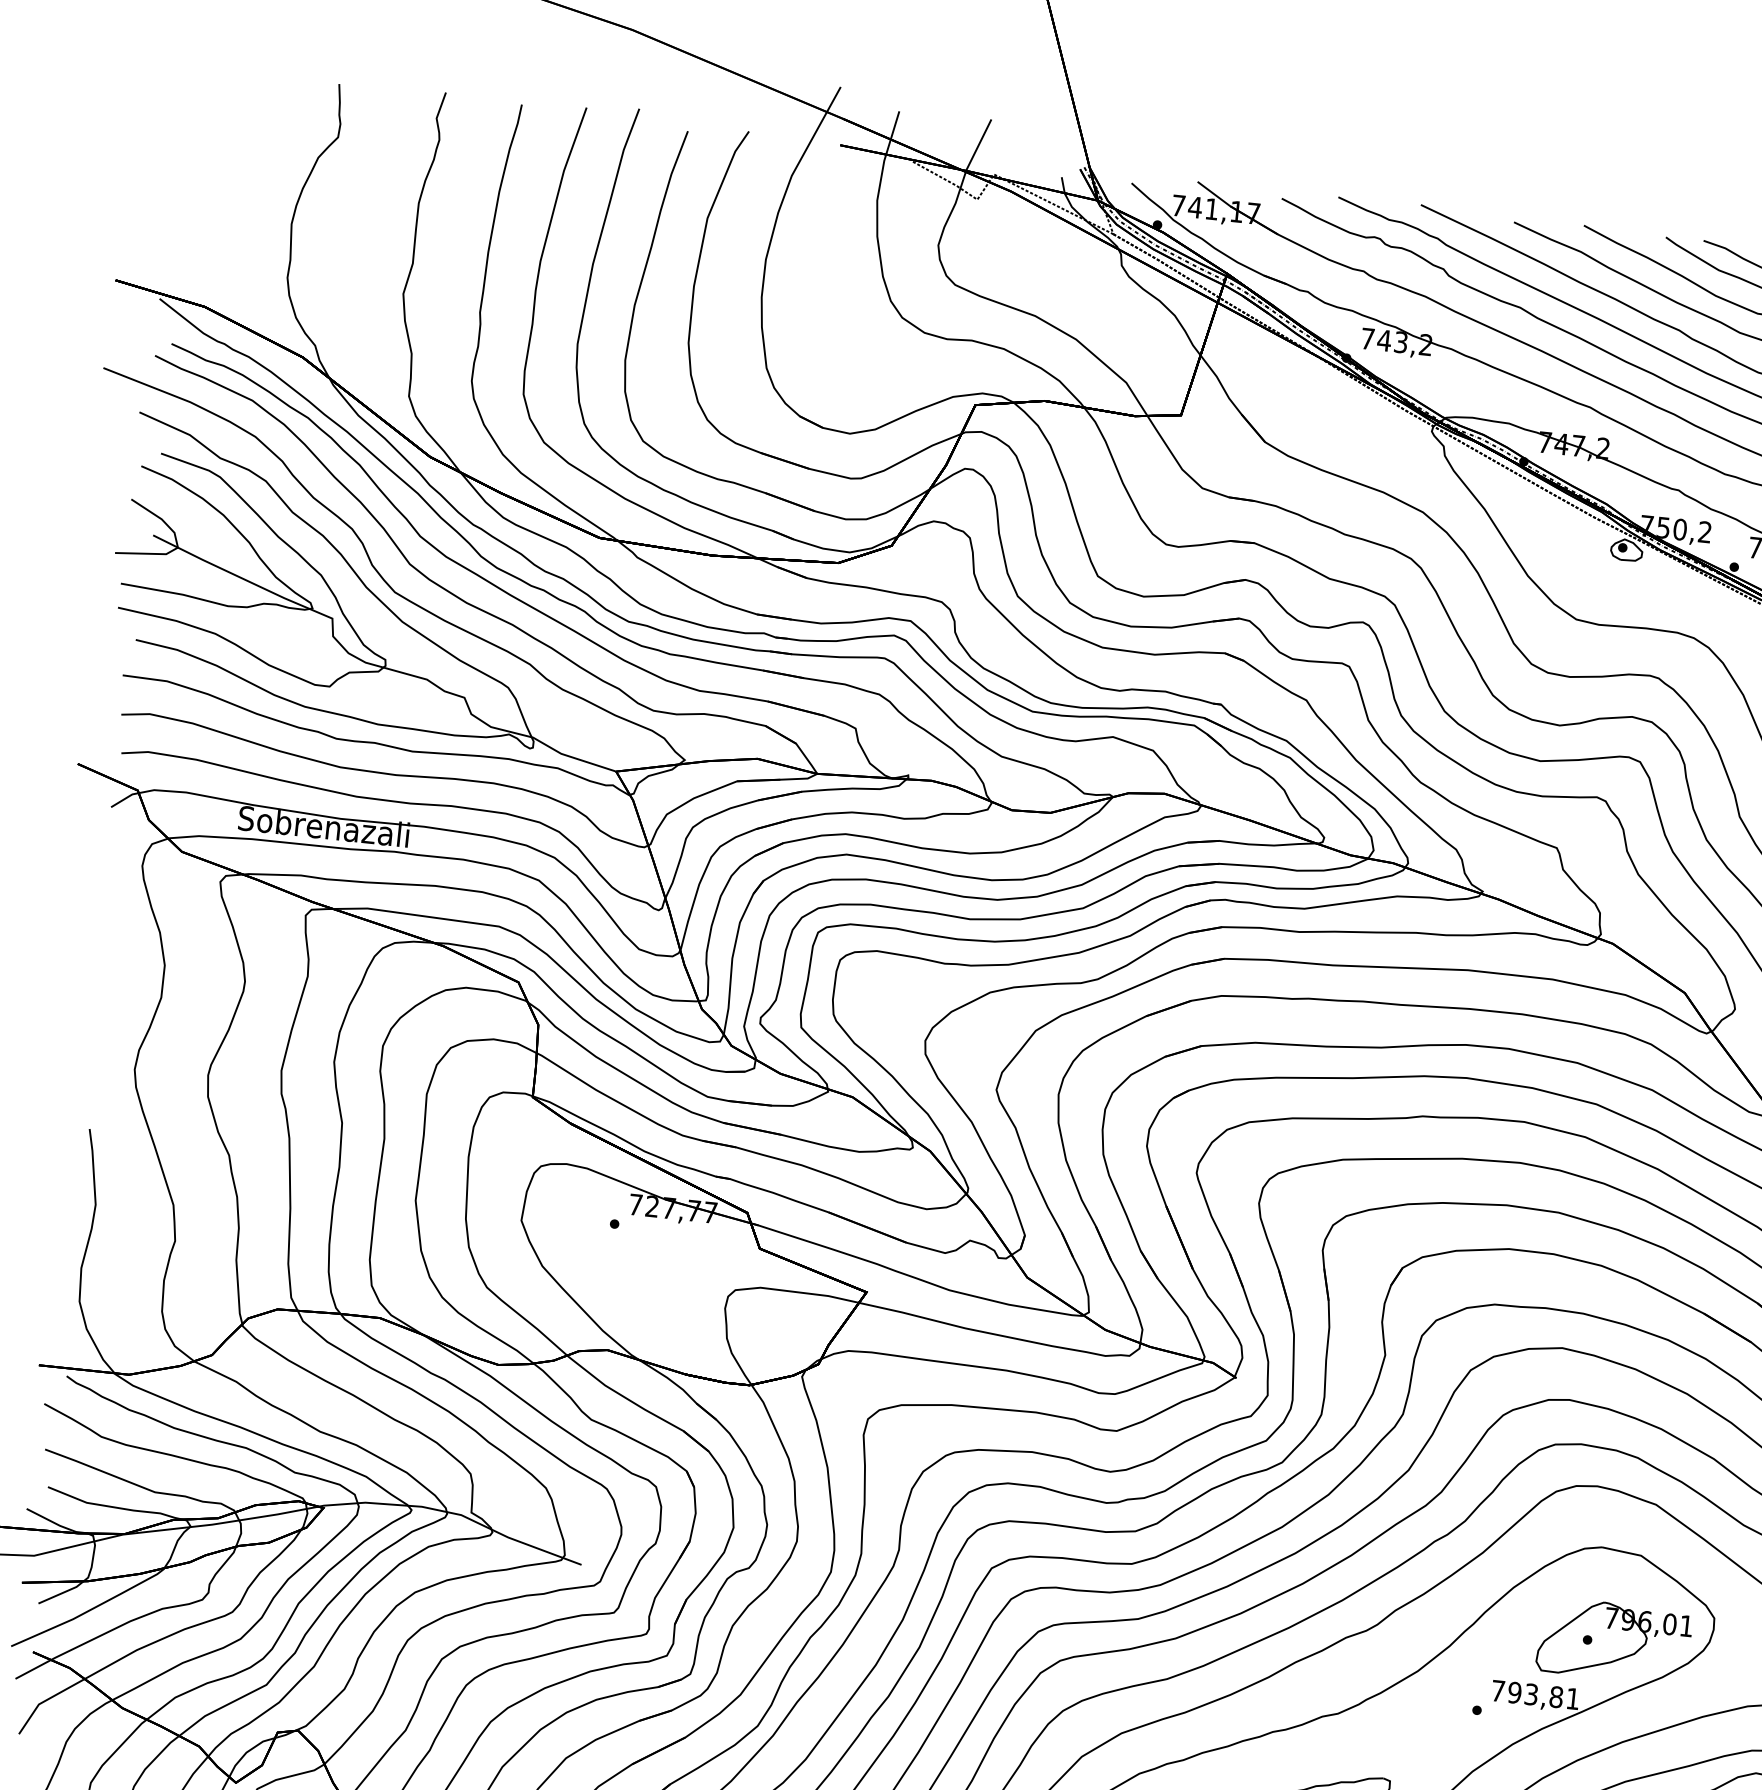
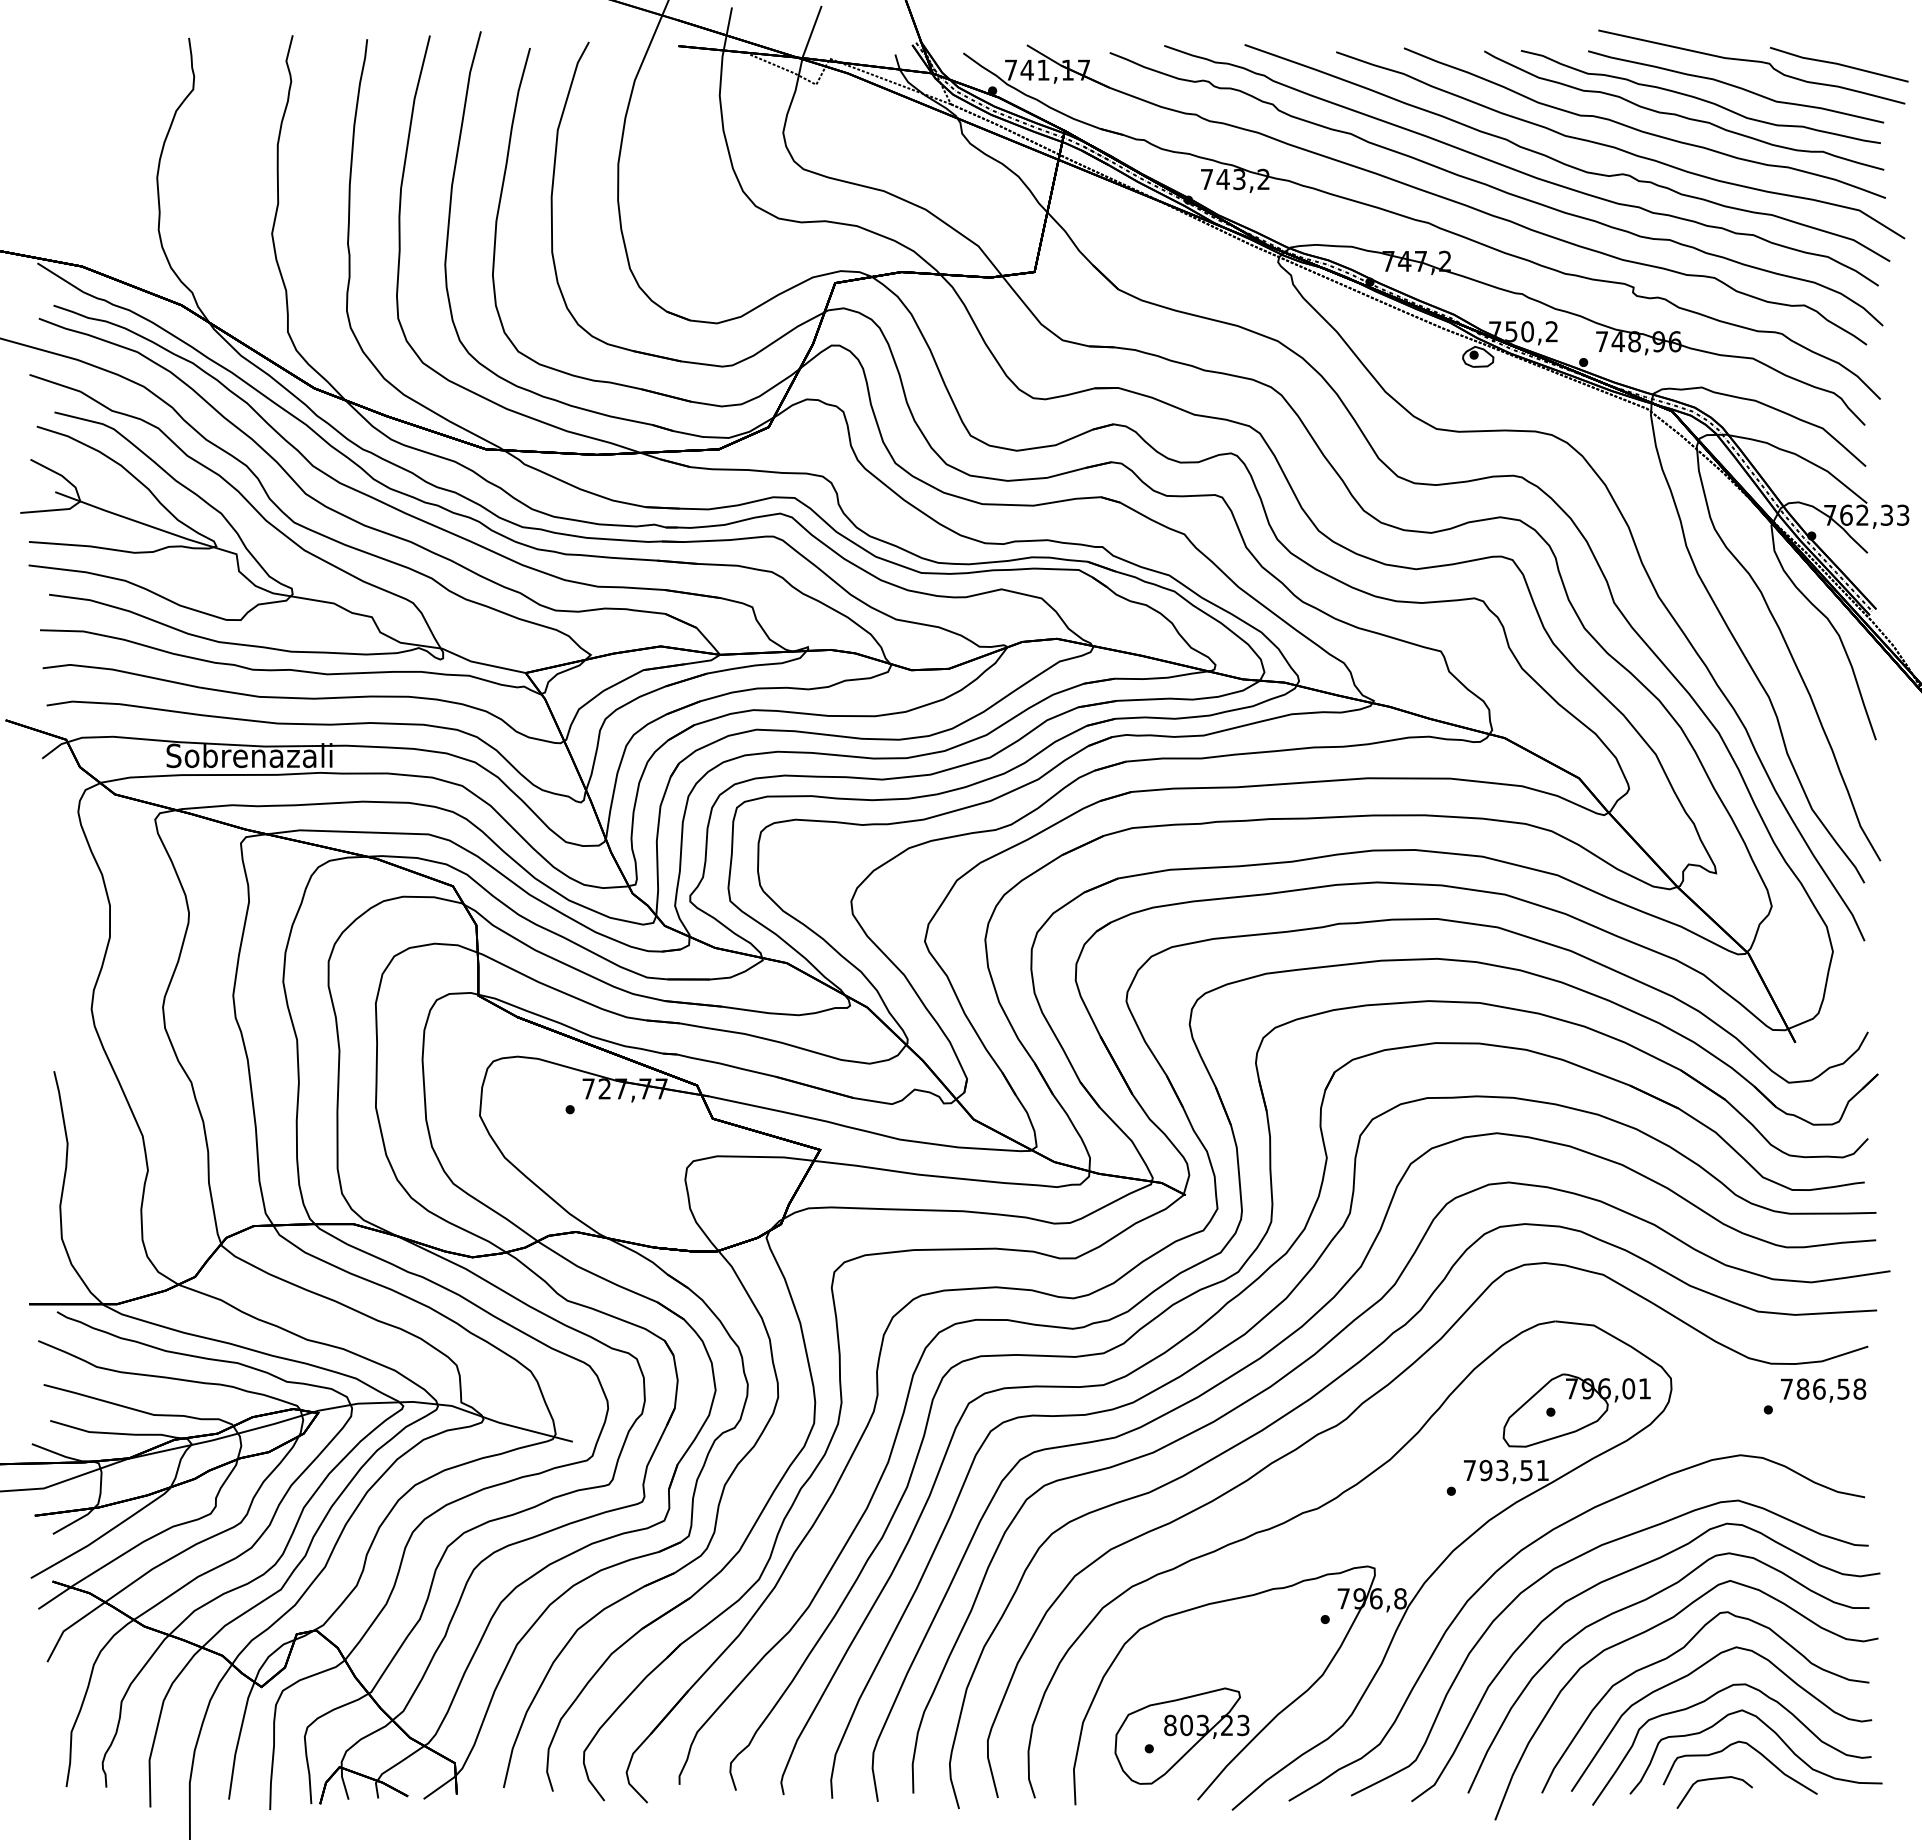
text: (1556, 1697) -> (1526, 1470), 793,81 -> 793,51

